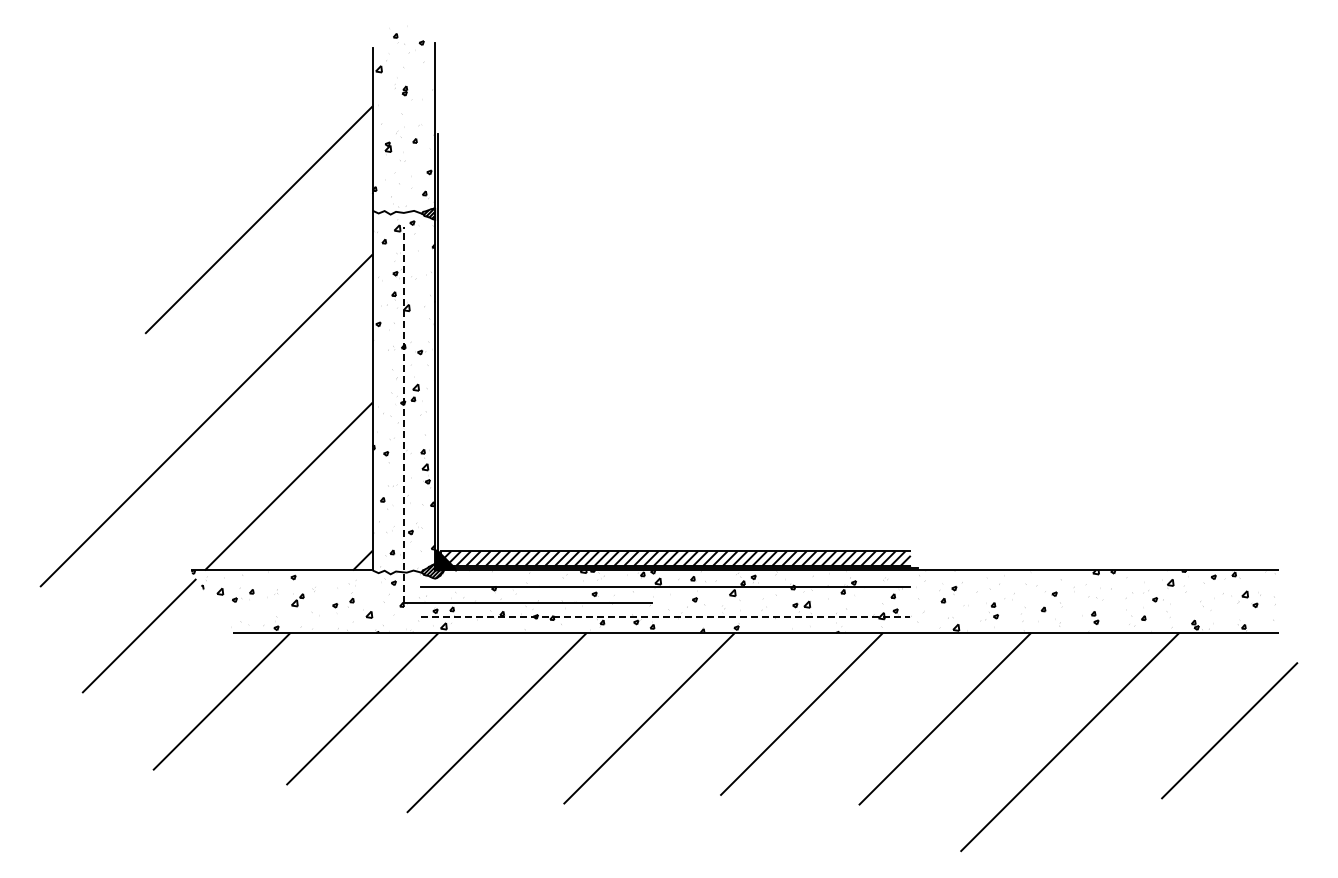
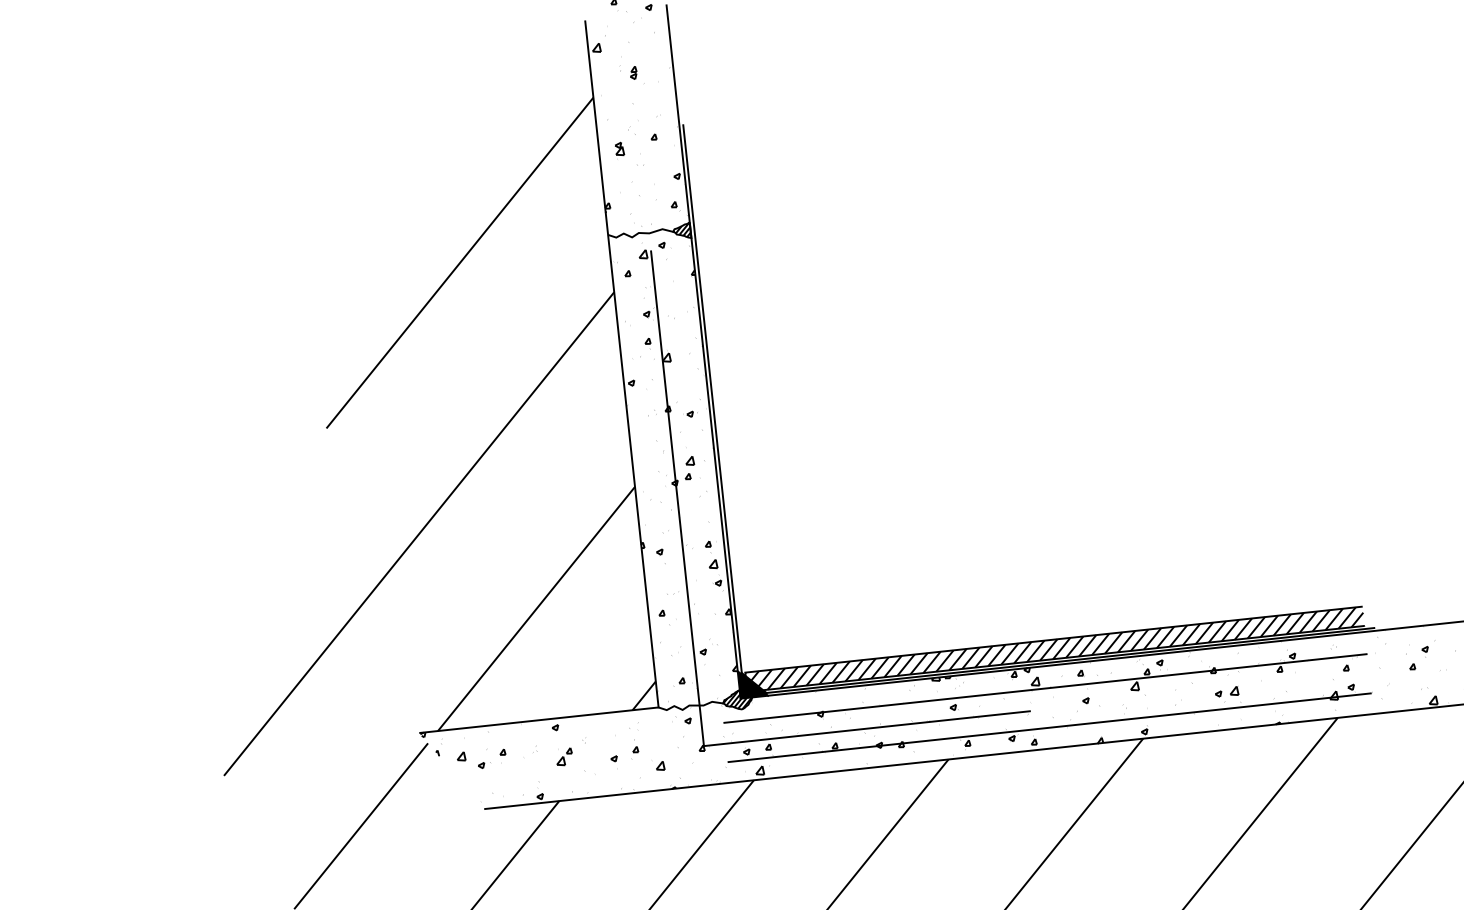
line: (403, 414) -> (677, 498), dashed -> solid
line: (665, 617) -> (1049, 728), dashed -> solid

